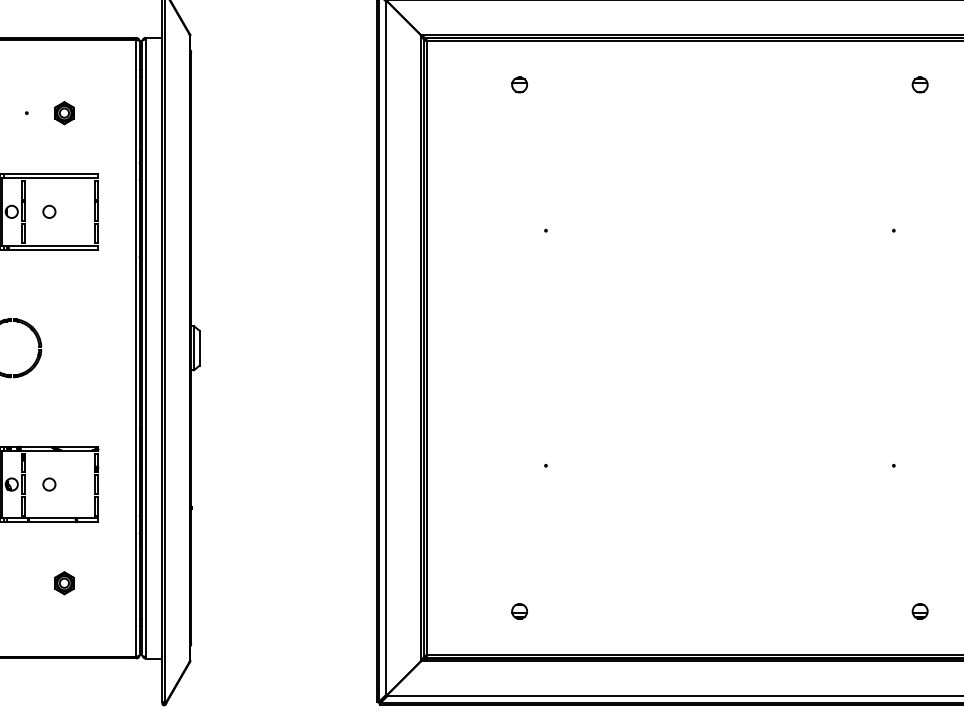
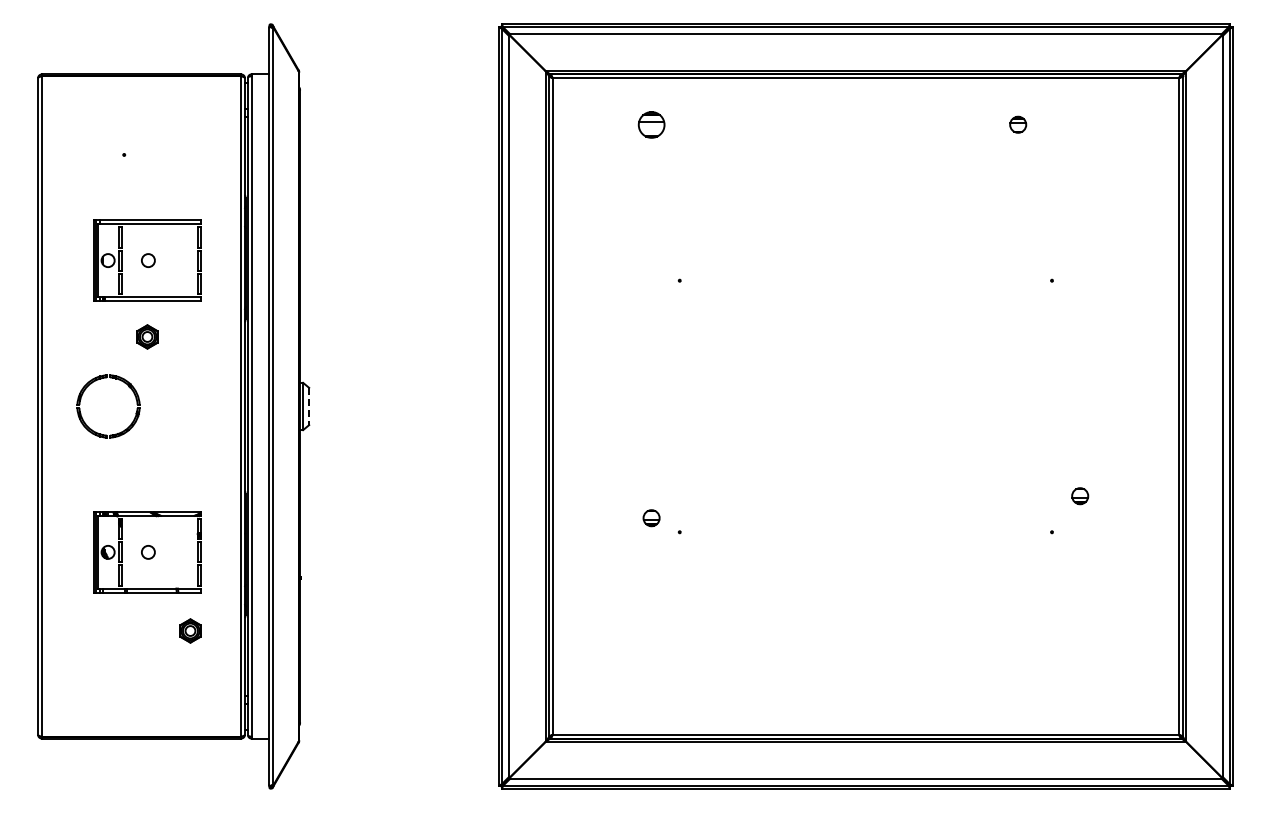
part: (519, 84) -> (651, 124), size x1.6
part: (920, 84) -> (1018, 124), moved
part: (64, 112) -> (147, 336), moved
line: (199, 348) -> (309, 406), solid -> dashed
part: (64, 582) -> (190, 630), moved
part: (519, 611) -> (651, 518), moved
part: (920, 611) -> (1080, 496), moved

